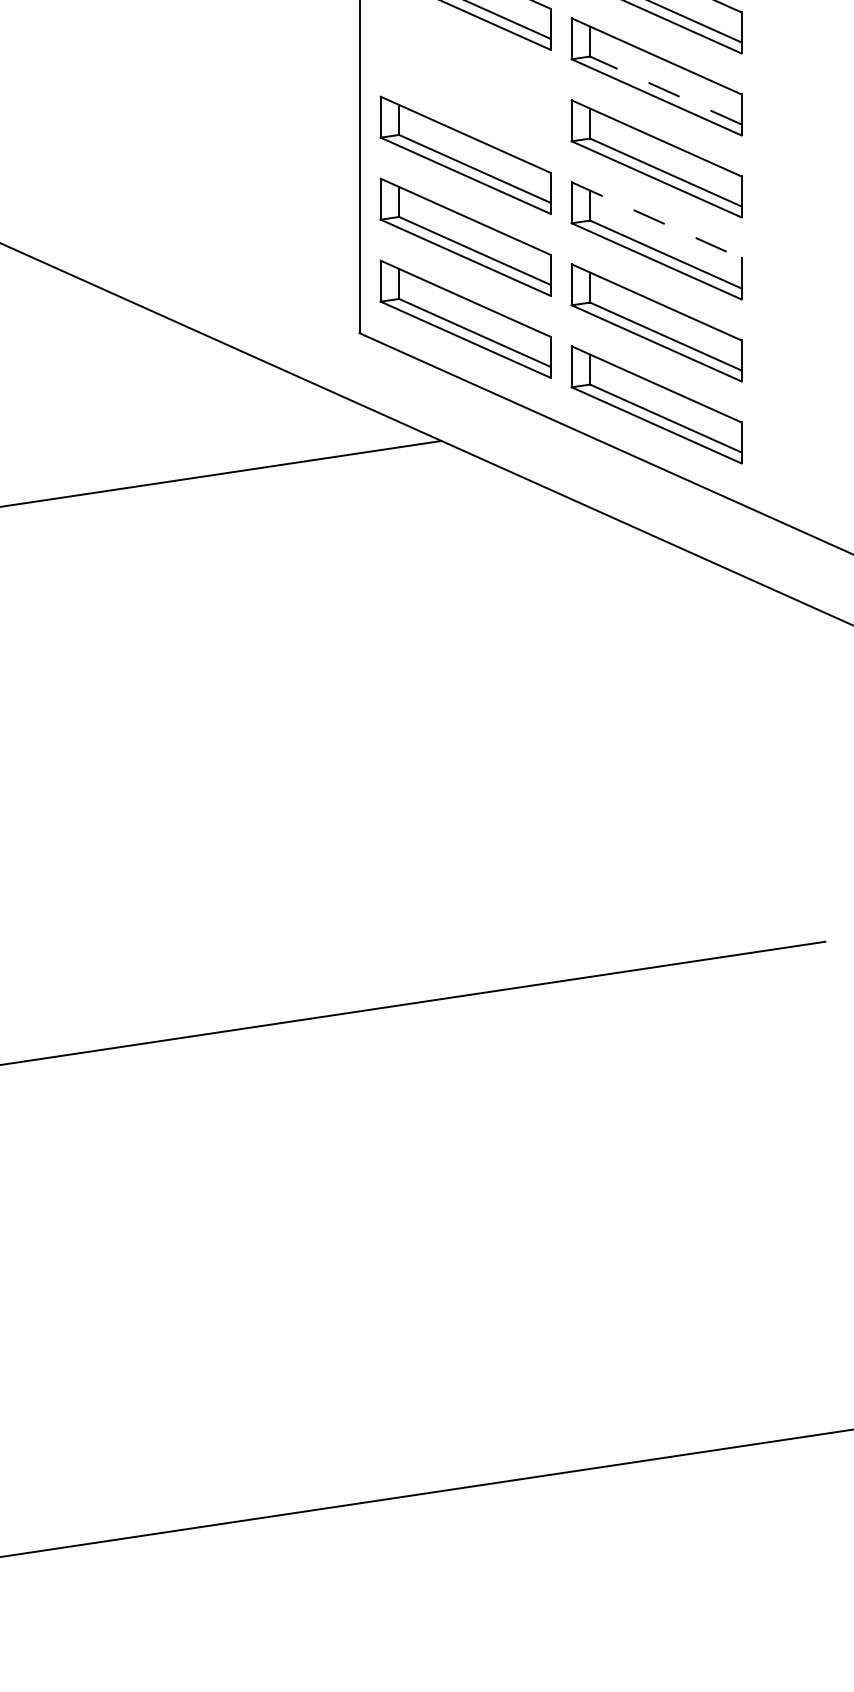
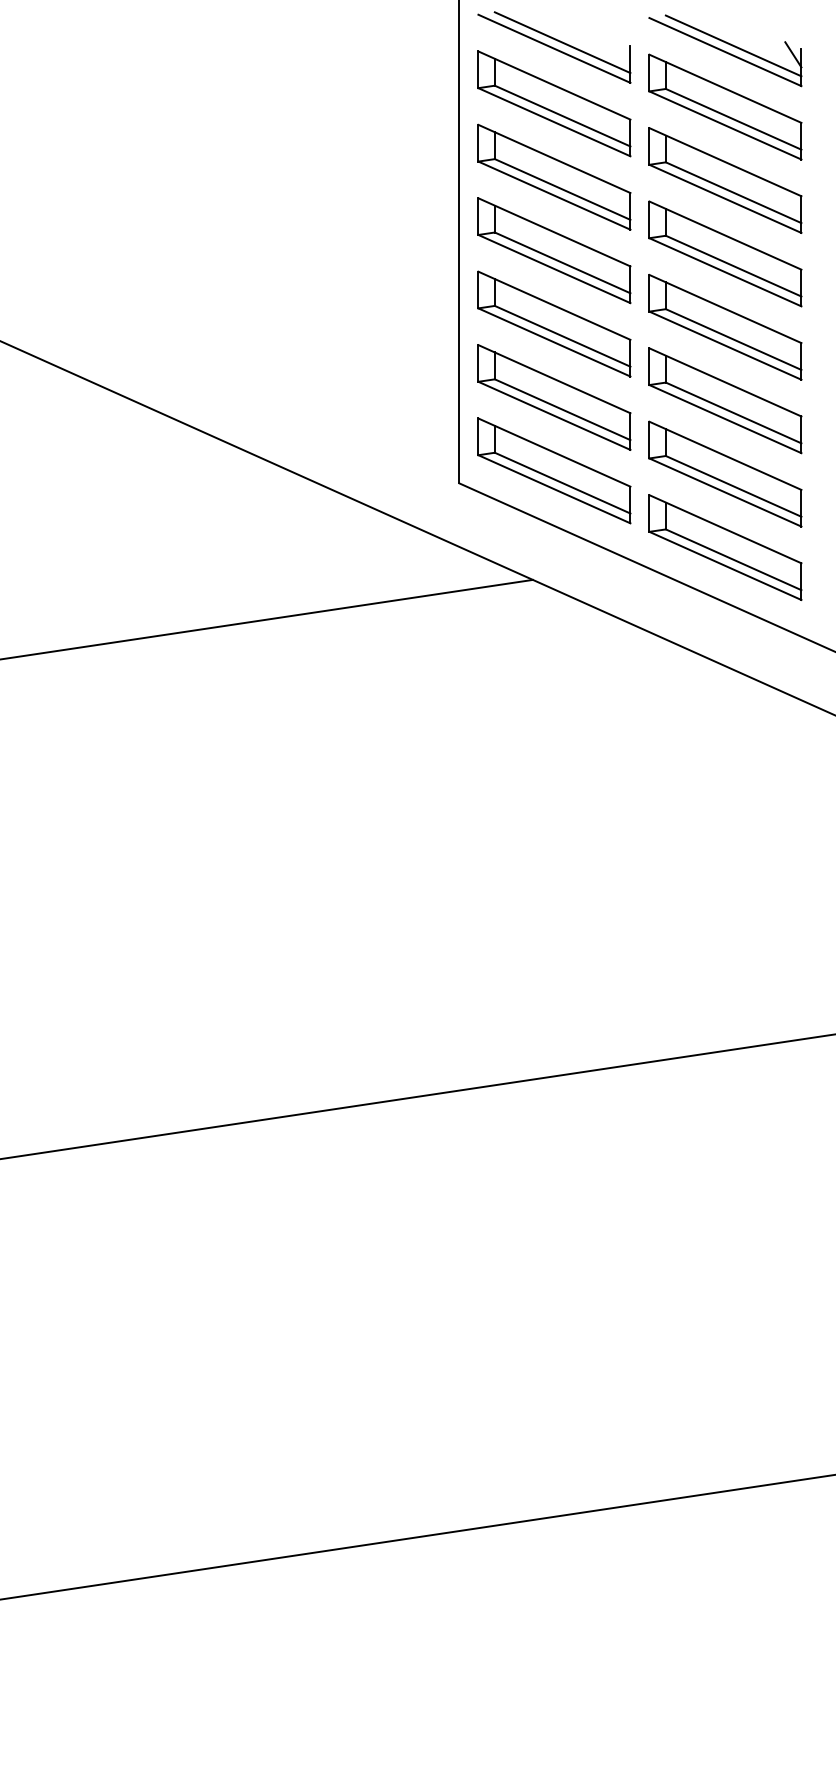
part: (465, 73) -> (554, 250), added
line: (665, 89) -> (733, 265), dashed -> solid
line: (656, 220) -> (725, 382), dashed -> solid

